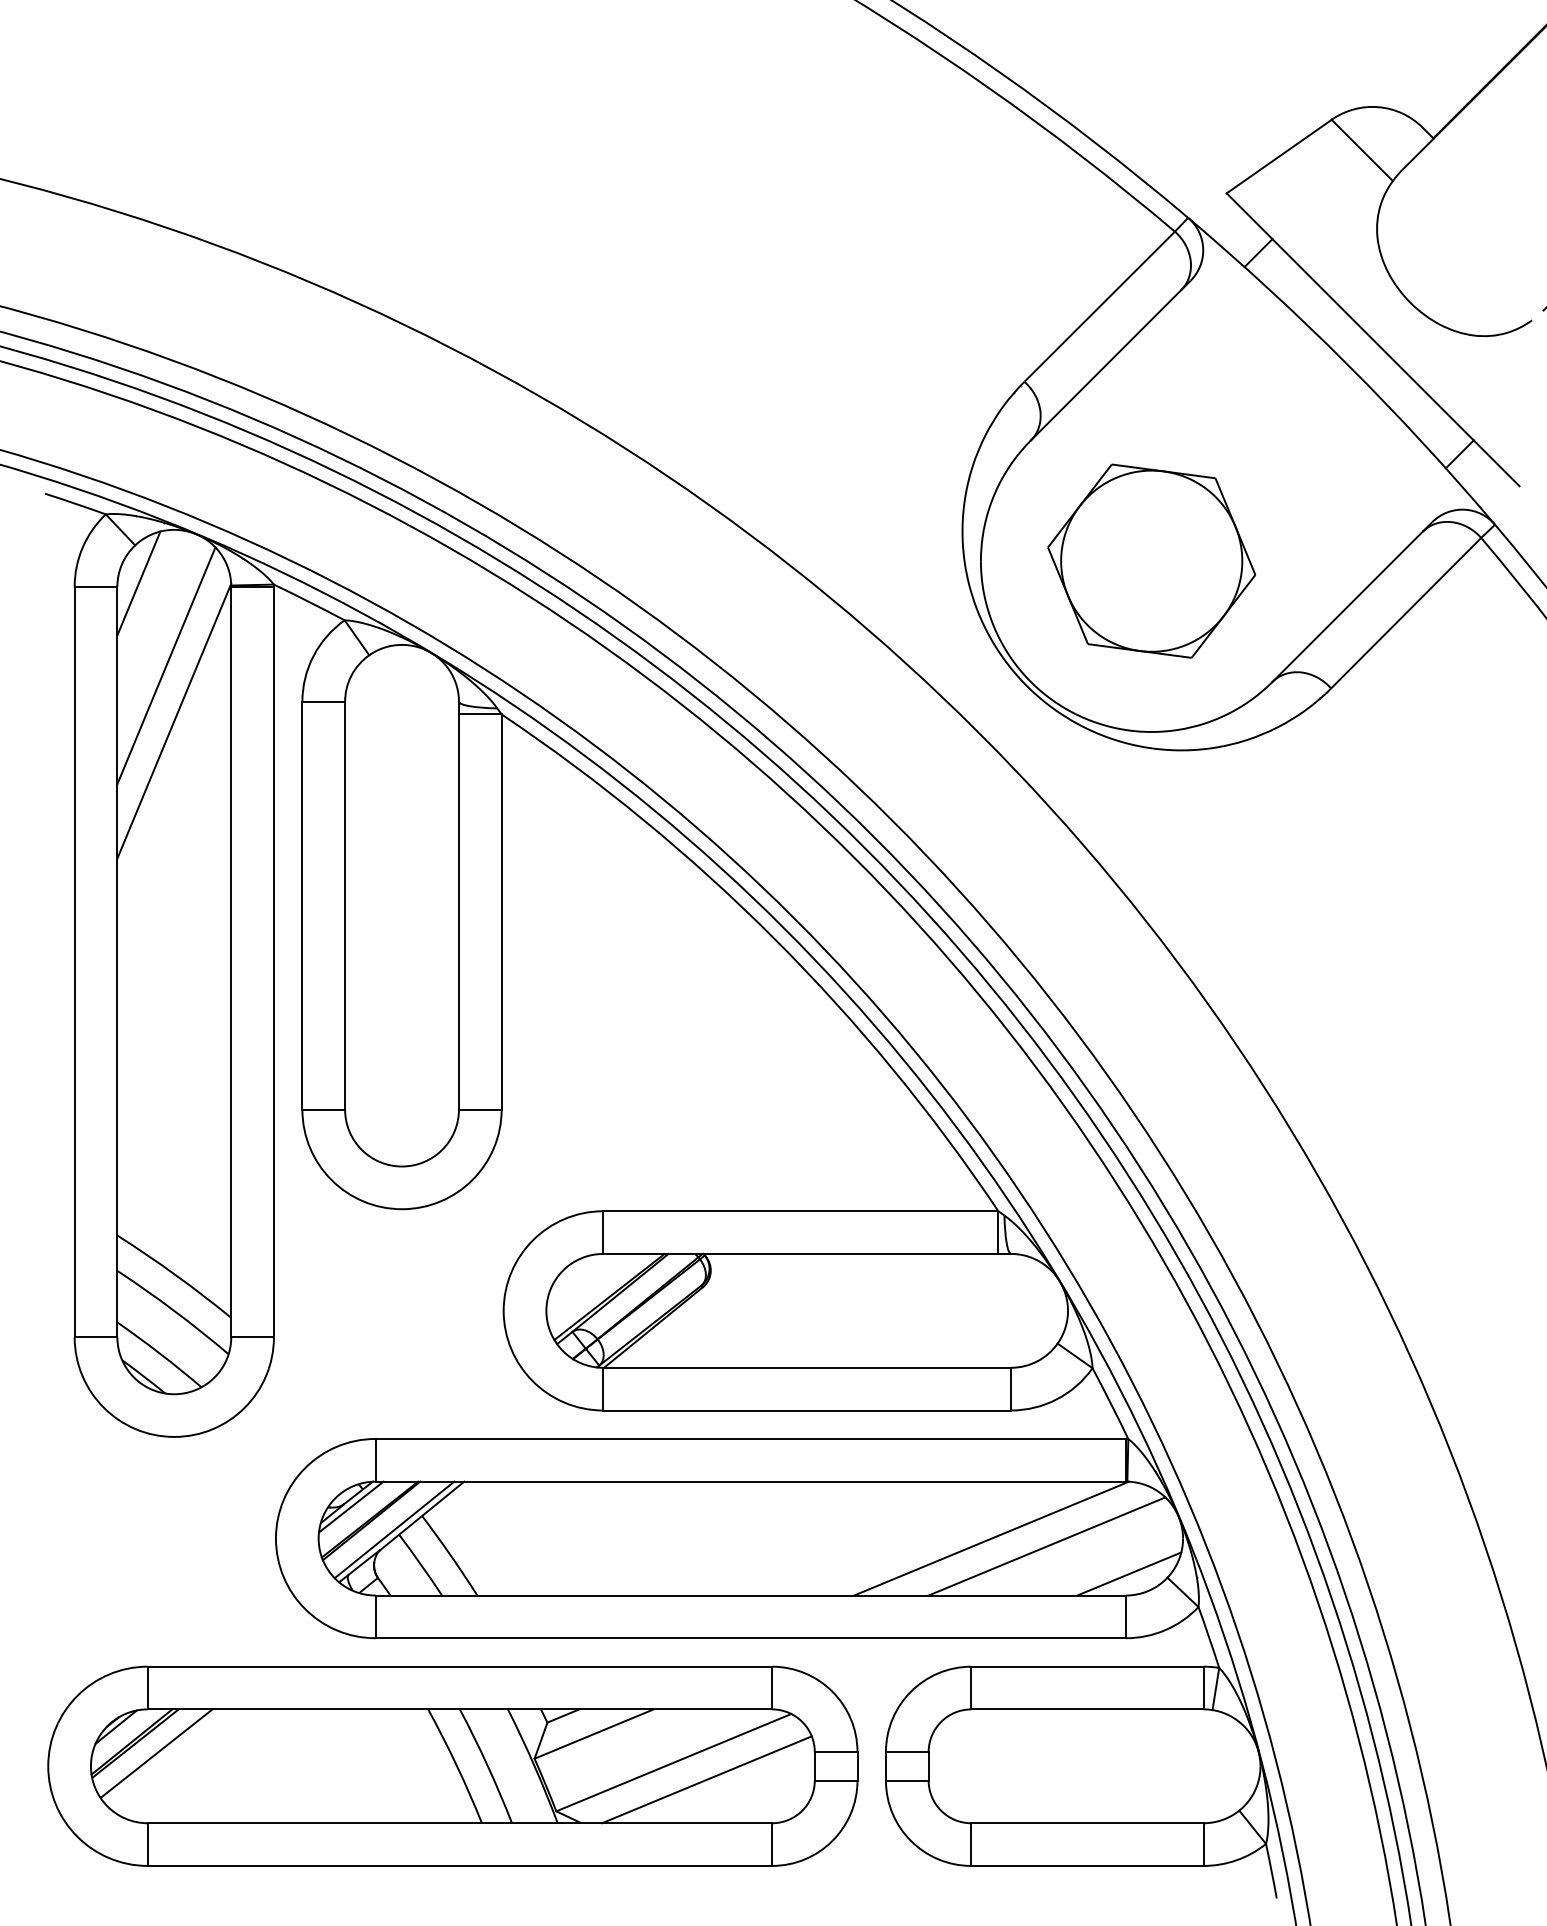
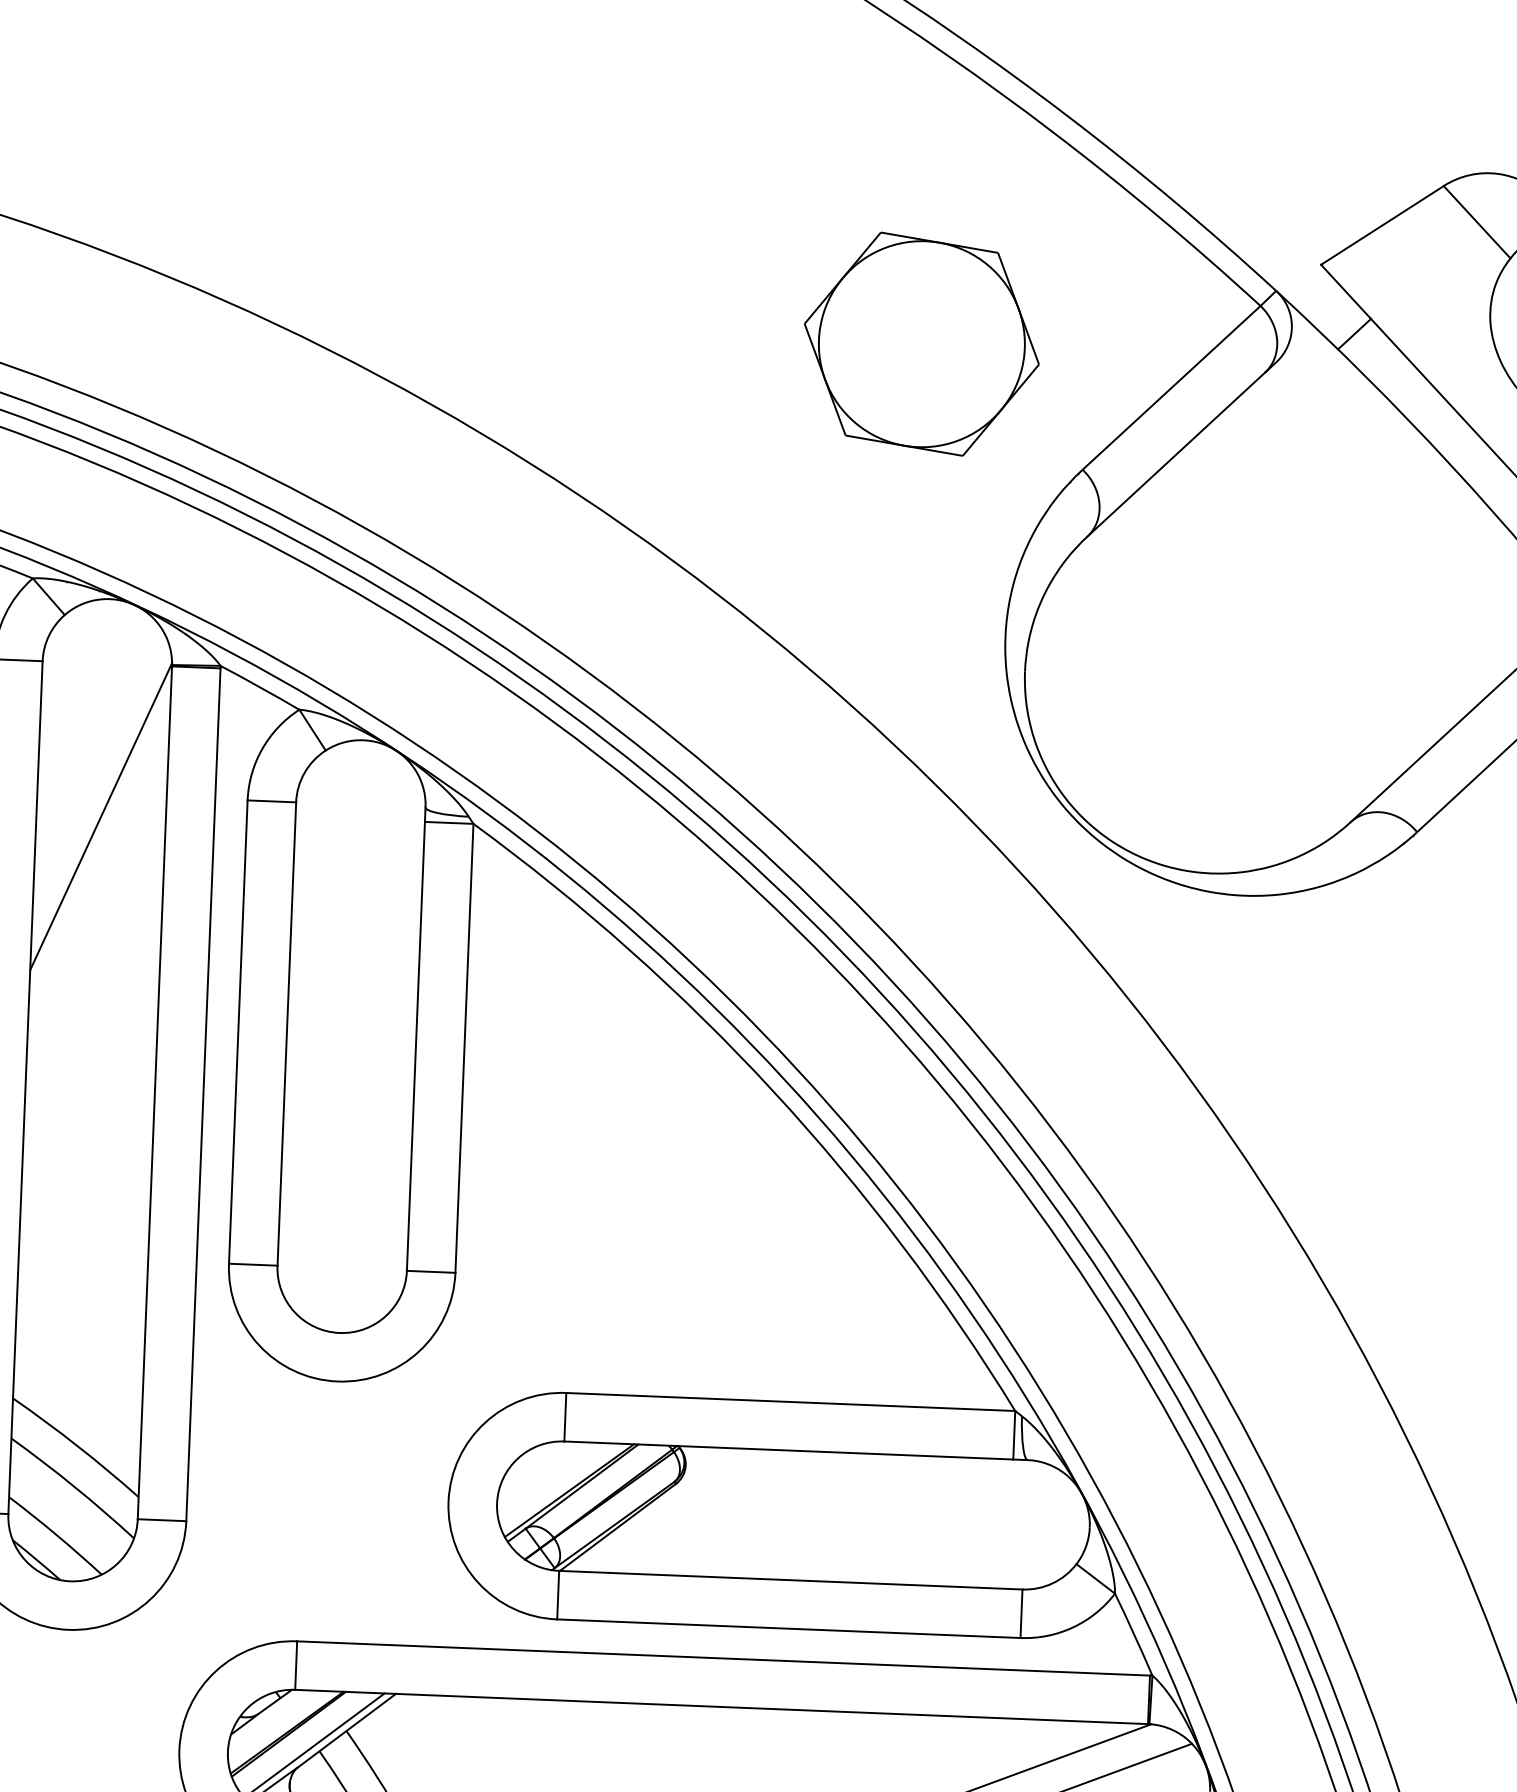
part: (1151, 560) -> (921, 343), moved
line: (138, 583) -> (66, 658), removed
line: (166, 665) -> (94, 752), removed
line: (350, 1506) -> (265, 1716), removed

